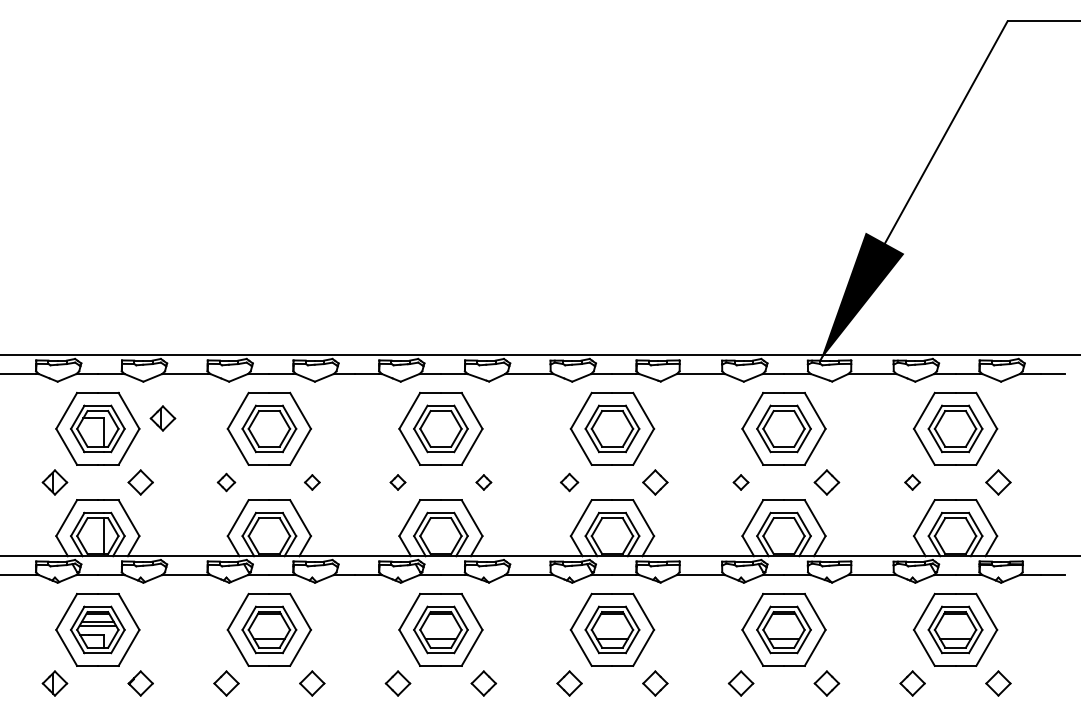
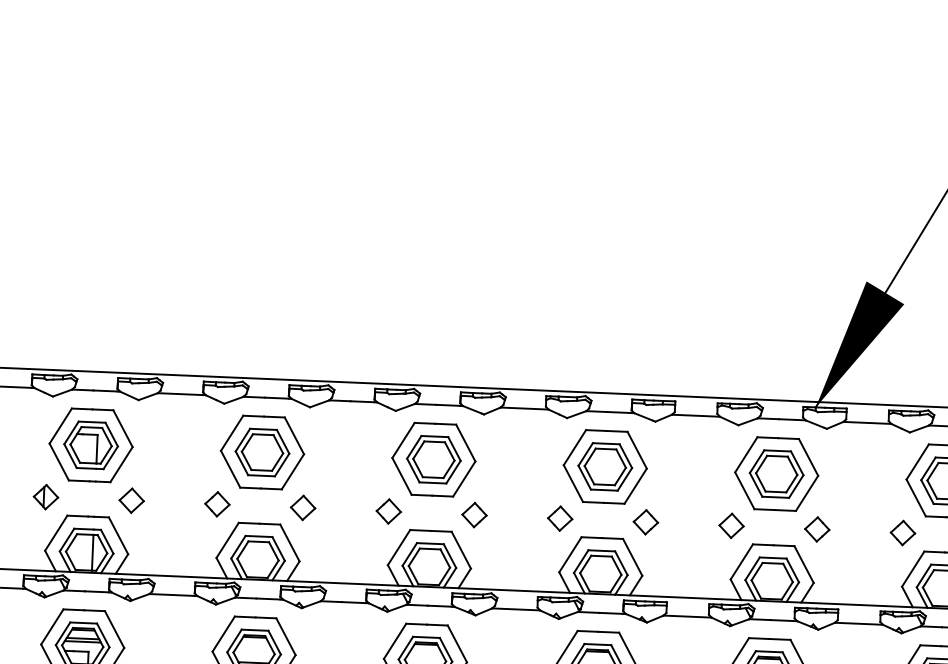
part: (162, 418) -> (156, 437), removed
part: (226, 482) -> (217, 504), size x1.43
part: (312, 482) -> (303, 507), size x1.67
part: (397, 482) -> (388, 511), size x1.67
part: (483, 482) -> (474, 515), size x1.67
part: (569, 482) -> (560, 518), size x1.43
part: (740, 482) -> (730, 525), size x1.67
part: (912, 482) -> (902, 533), size x1.67

